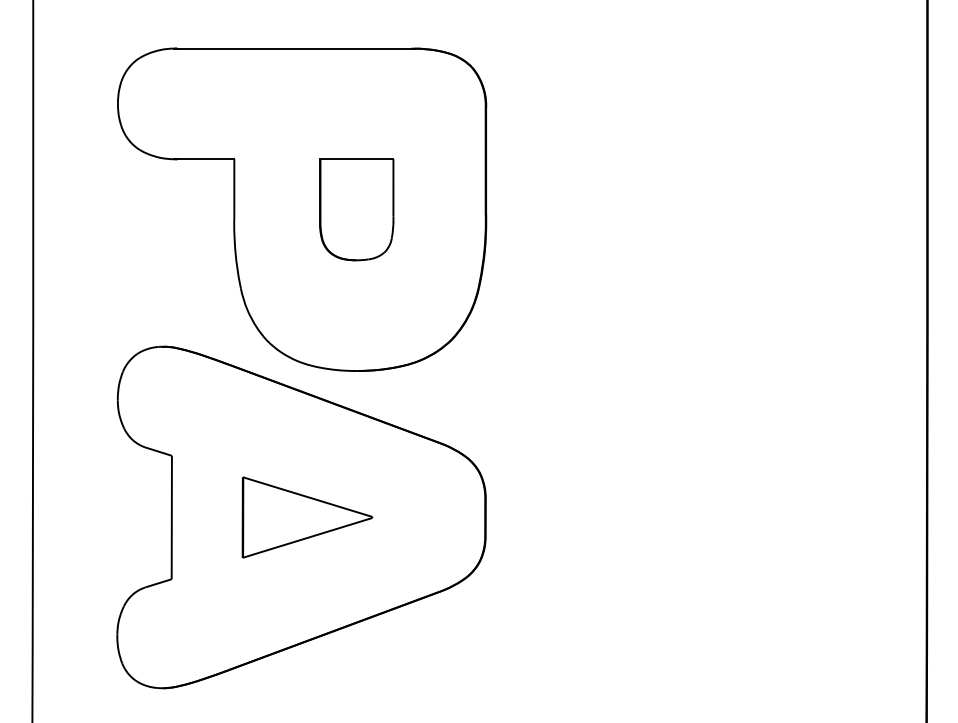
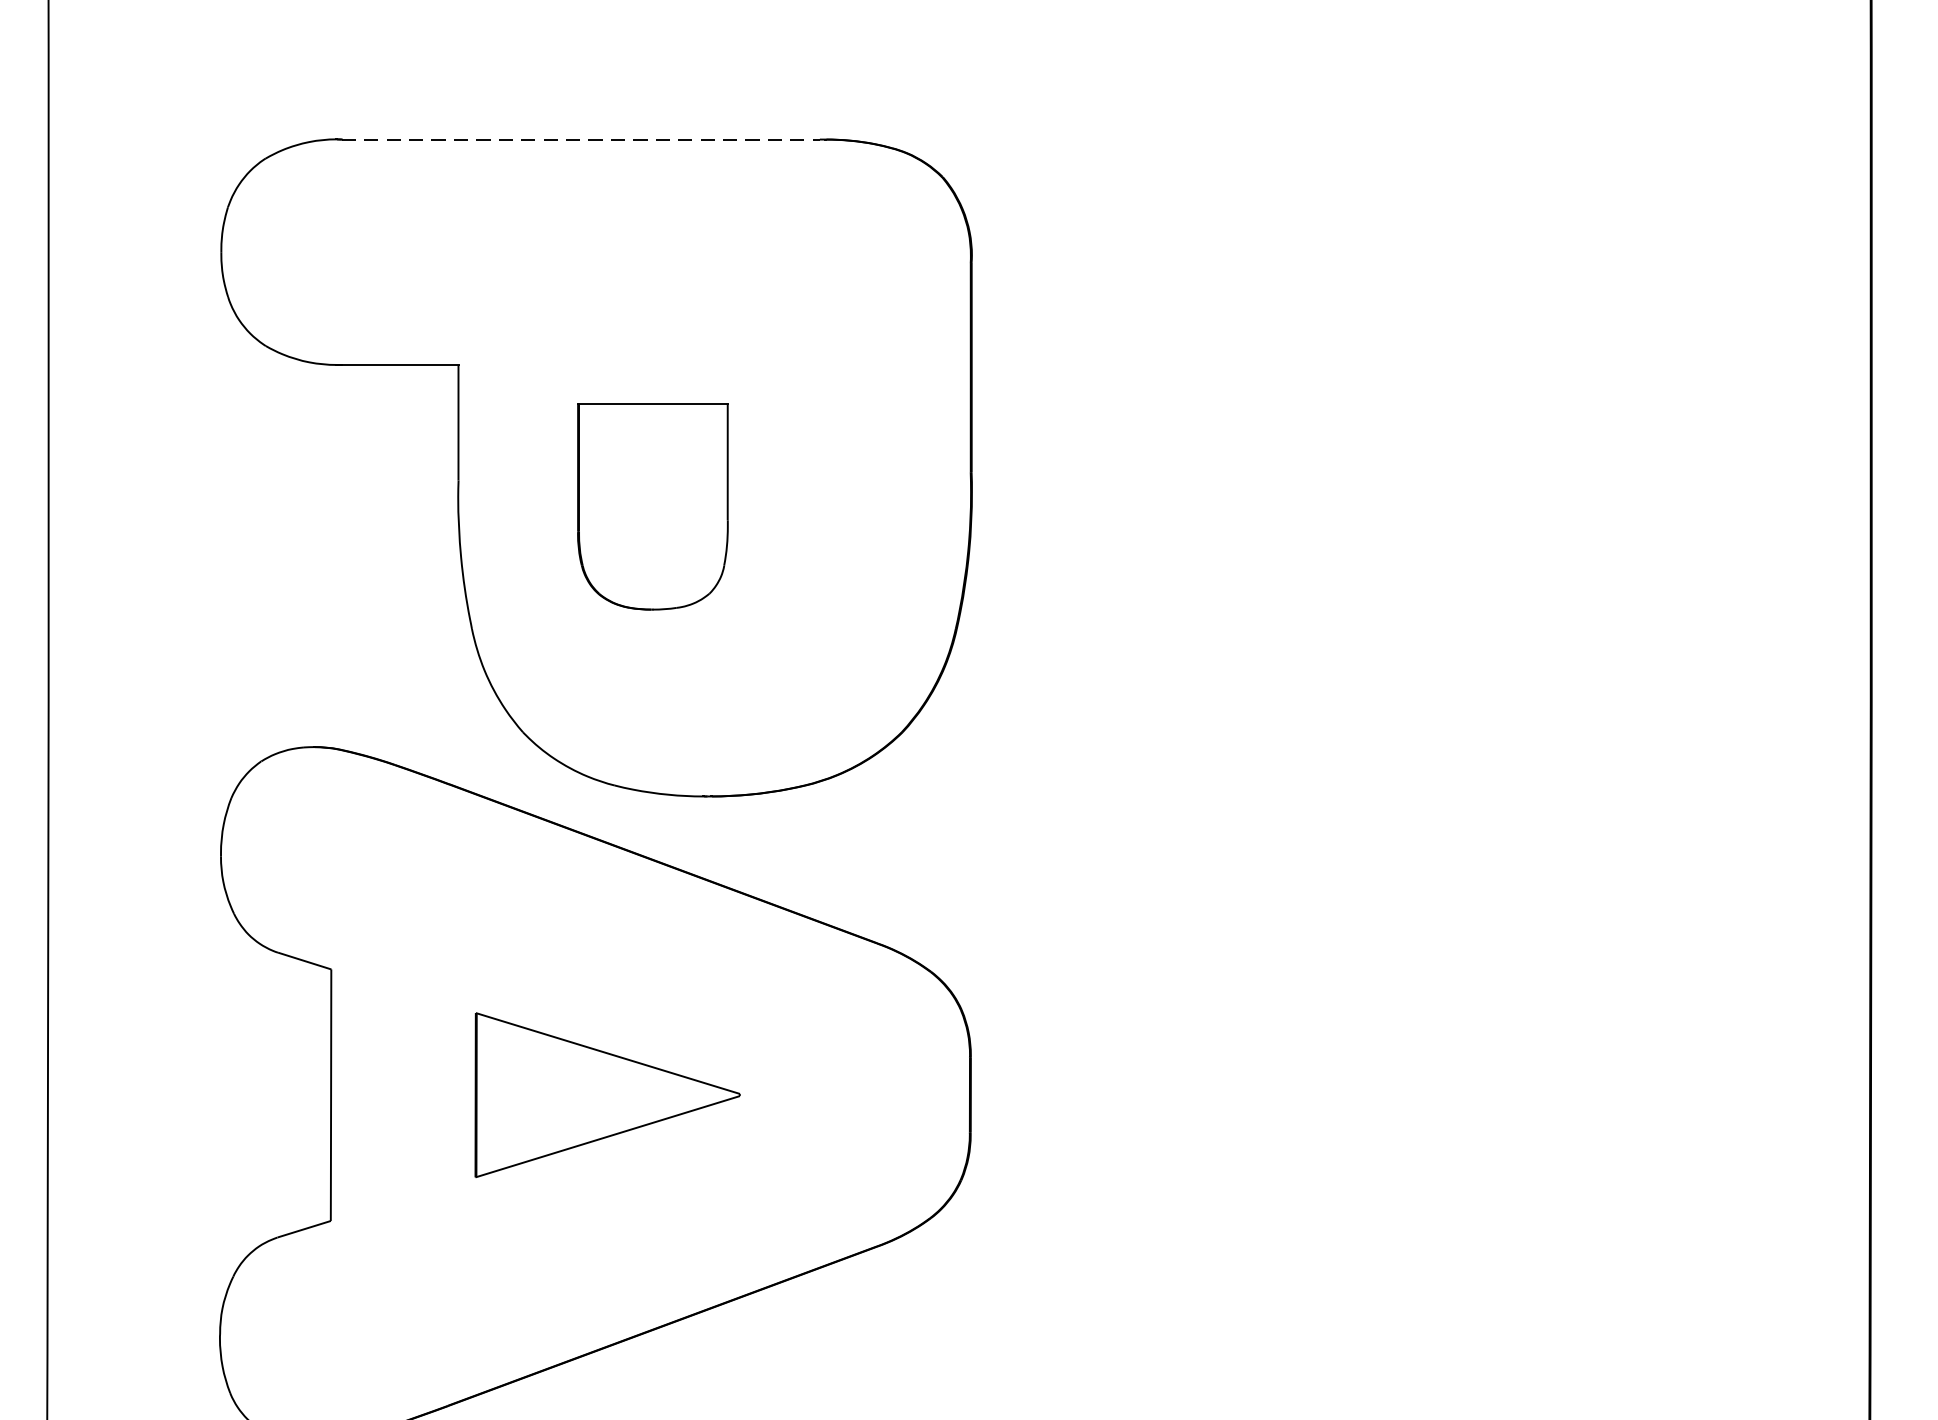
line: (294, 48) -> (581, 139), solid -> dashed
part: (356, 209) -> (652, 506), moved

